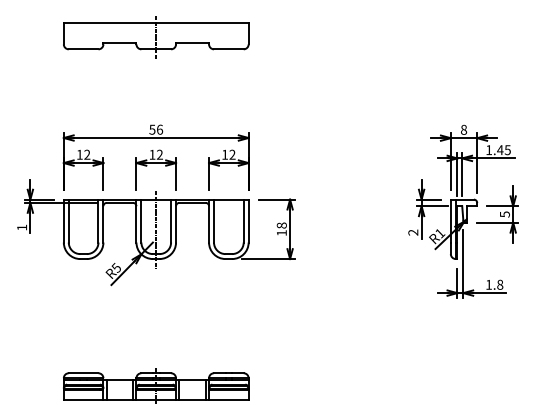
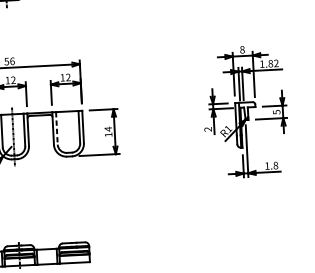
text: (503, 150) -> (273, 63), 1.45 -> 1.82
line: (214, 221) -> (57, 128), solid -> dashed
text: (281, 225) -> (108, 129), 18 -> 14

